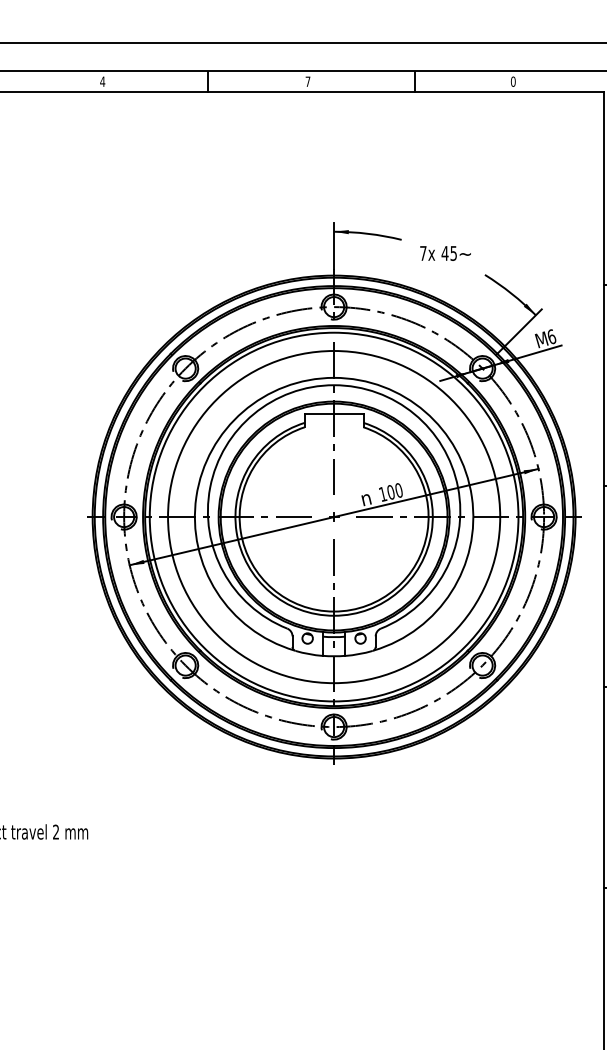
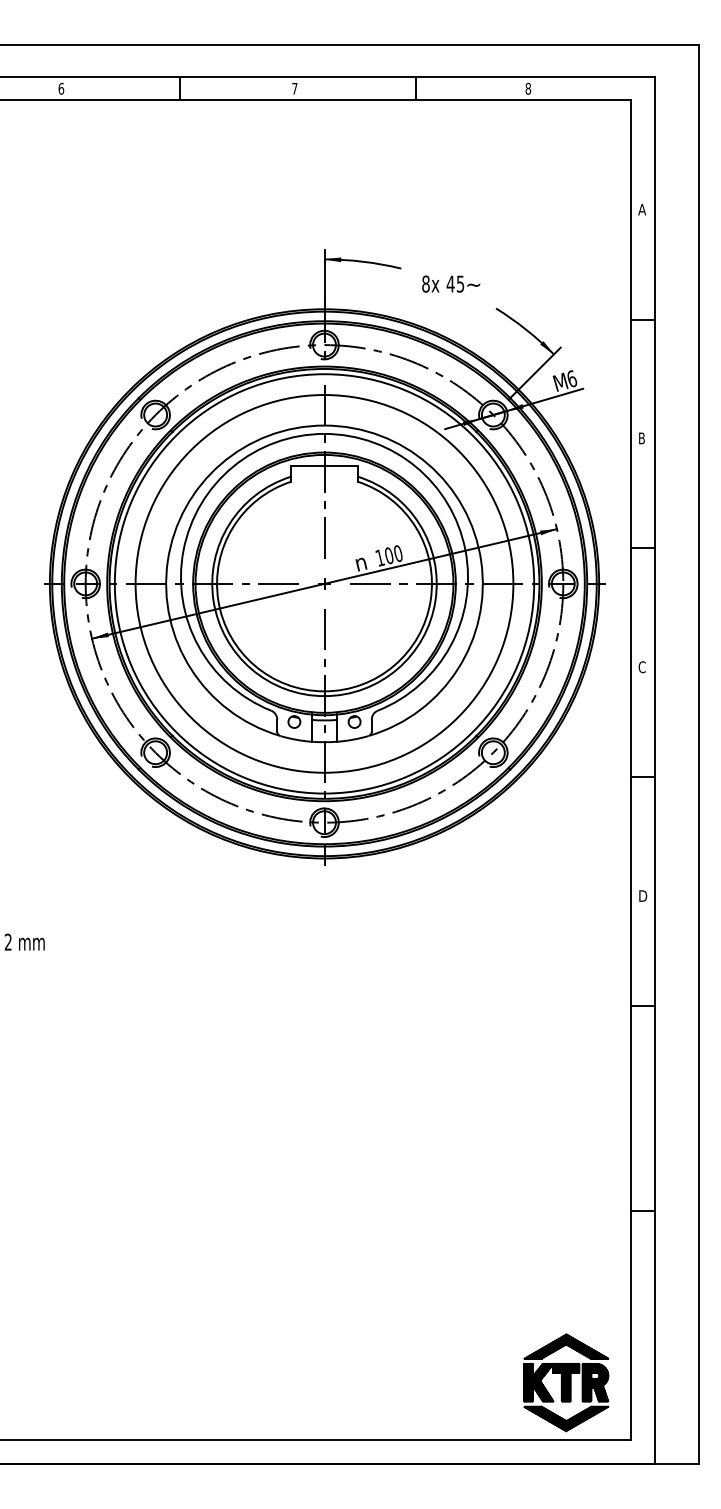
text: (102, 81) -> (61, 88), 4 -> 6
text: (513, 81) -> (528, 88), 0 -> 8
text: (422, 252) -> (425, 283), 7x -> 8x

